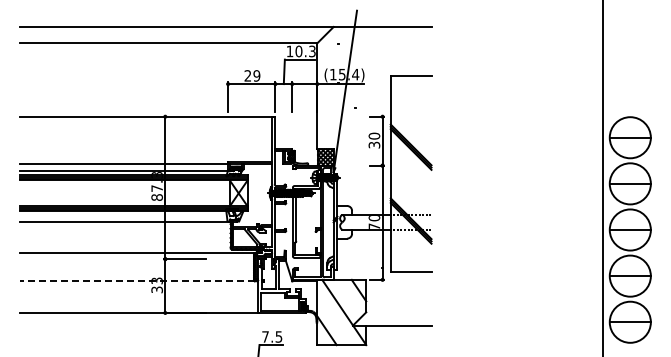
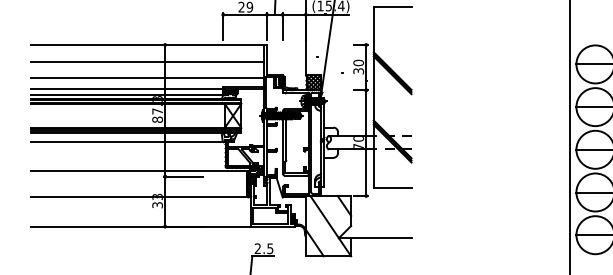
line: (146, 135) -> (147, 62), added
line: (146, 152) -> (147, 78), added
line: (137, 281) -> (139, 197), dashed -> solid
text: (265, 336) -> (257, 248), 7.5 -> 2.5

